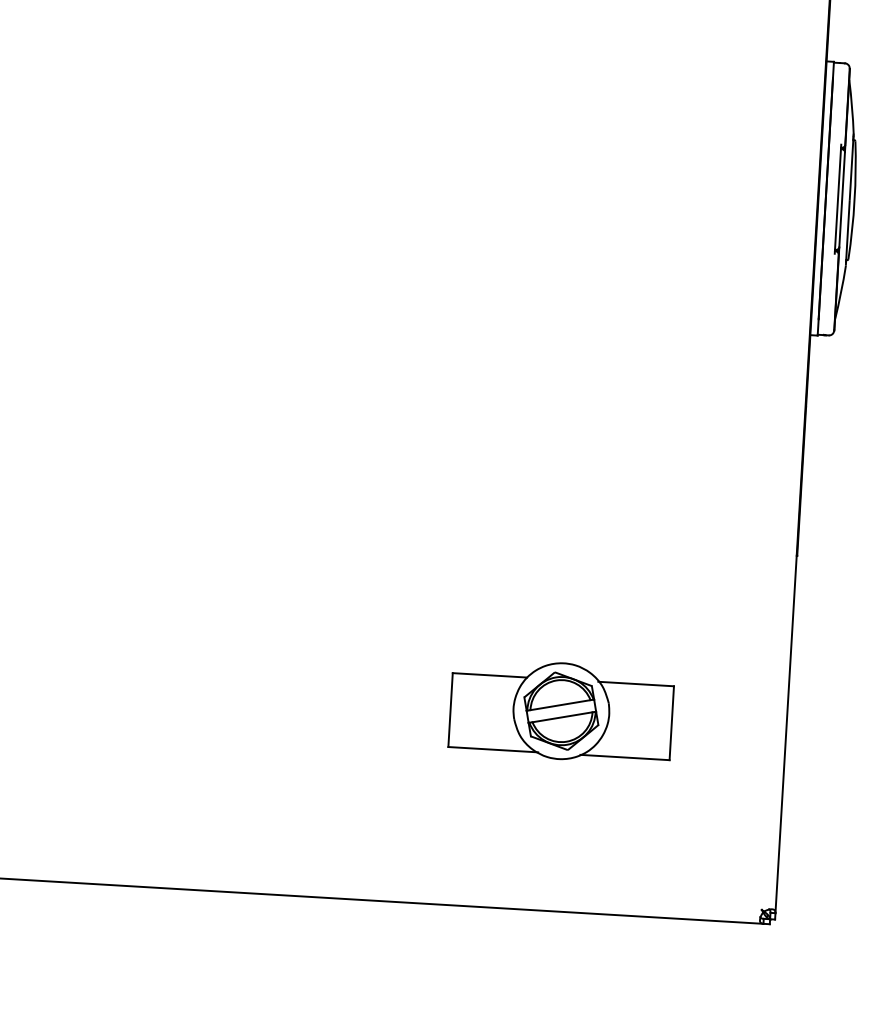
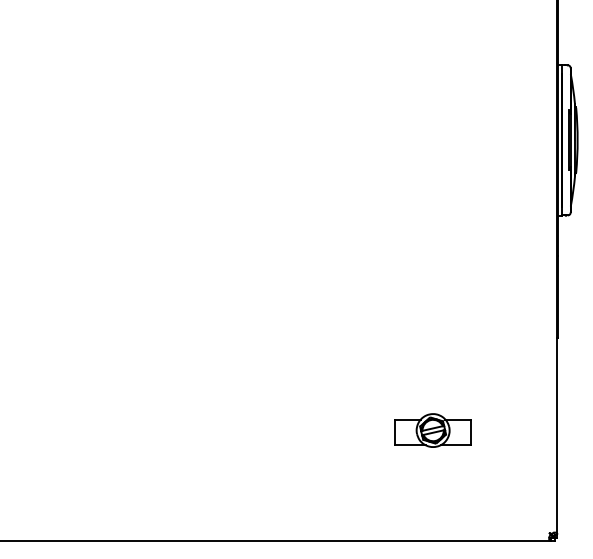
part: (560, 710) -> (432, 430), size x0.62

